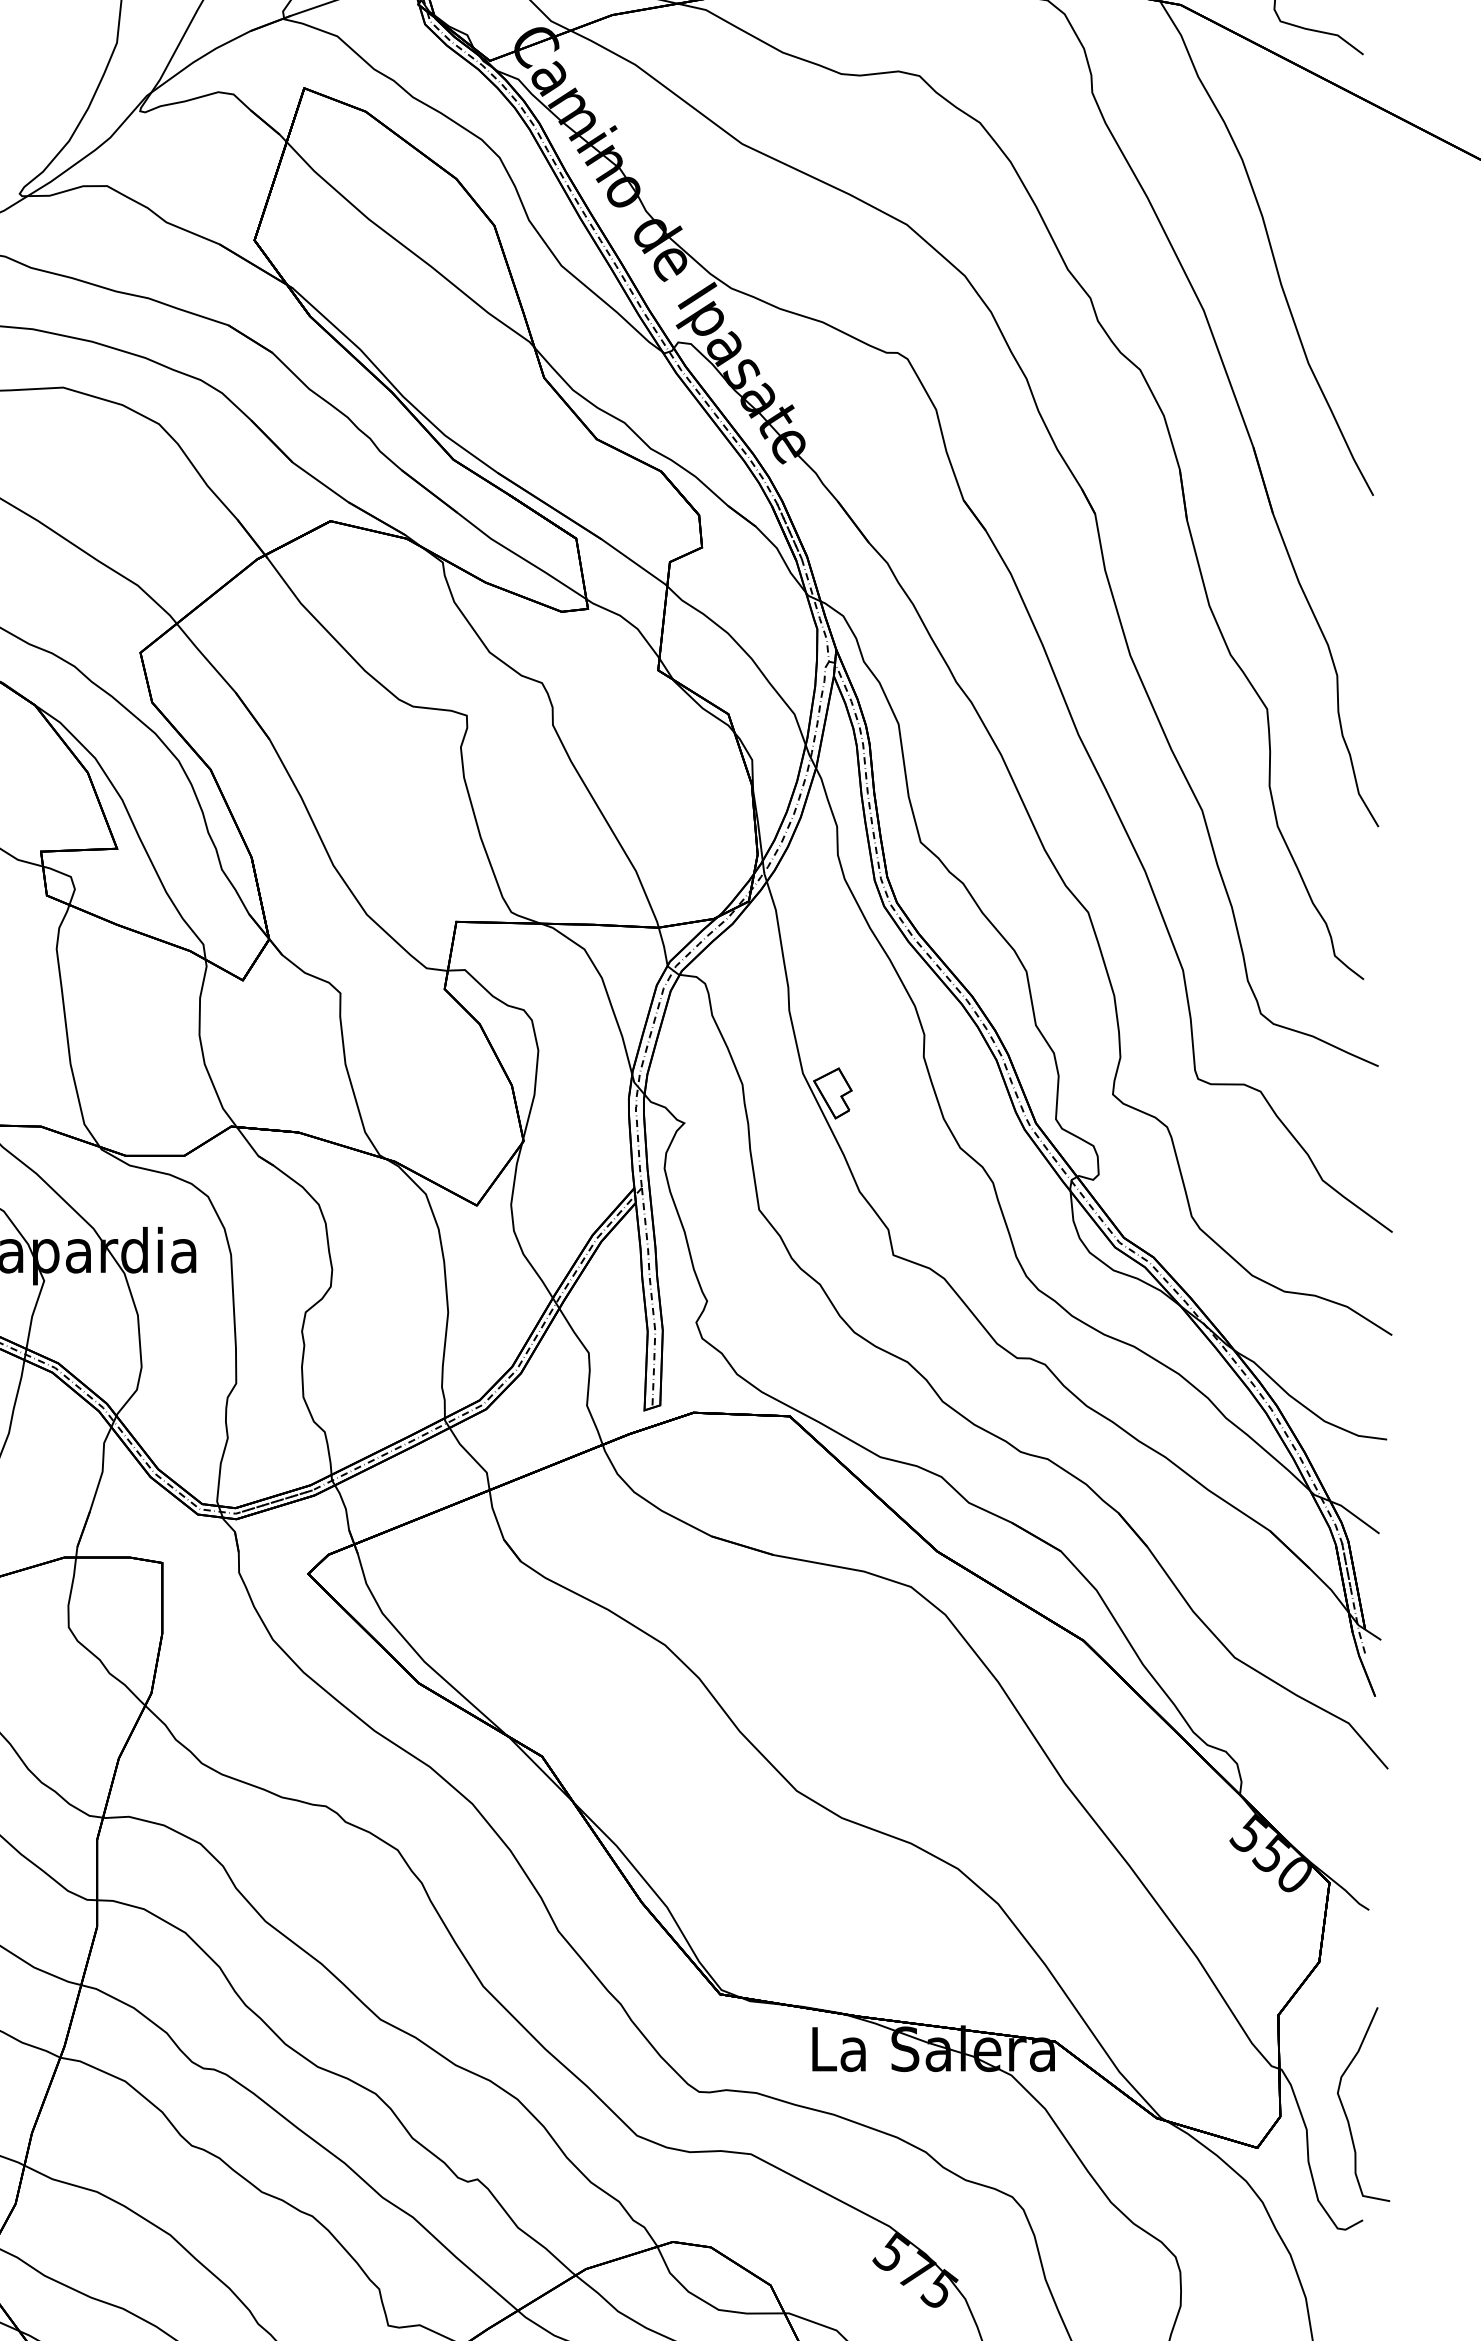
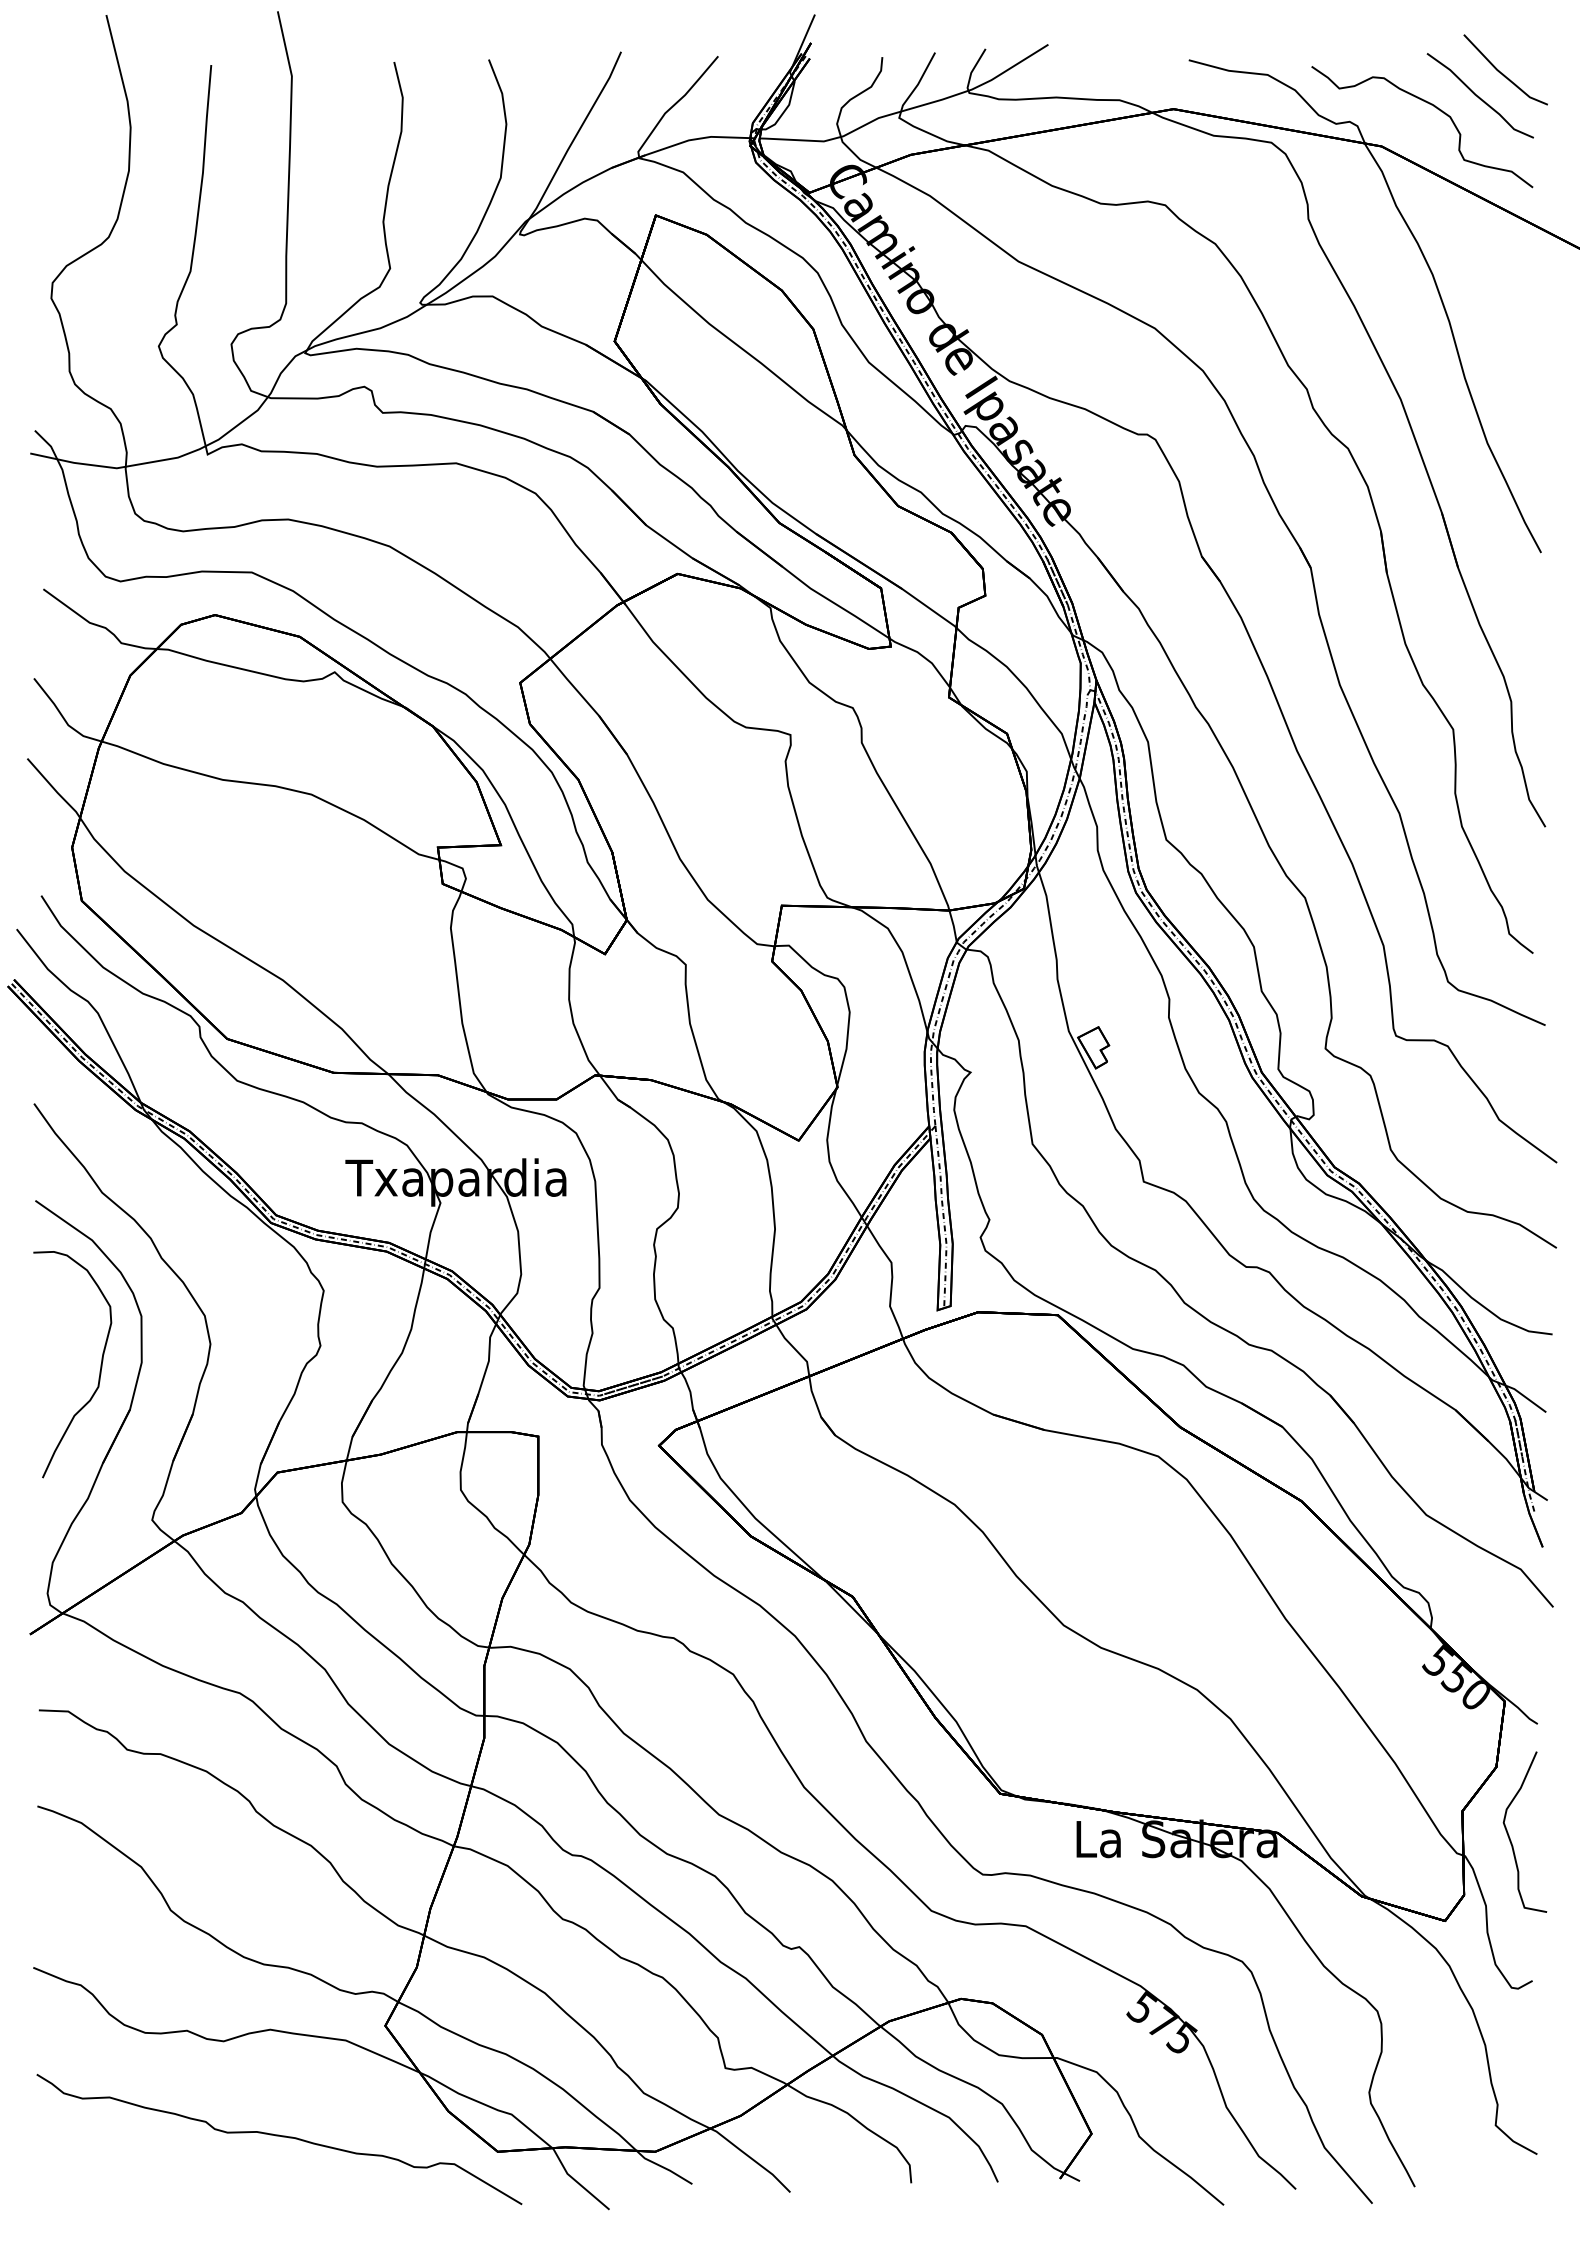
curve: (1345, 2111) -> (1510, 1837), moved

